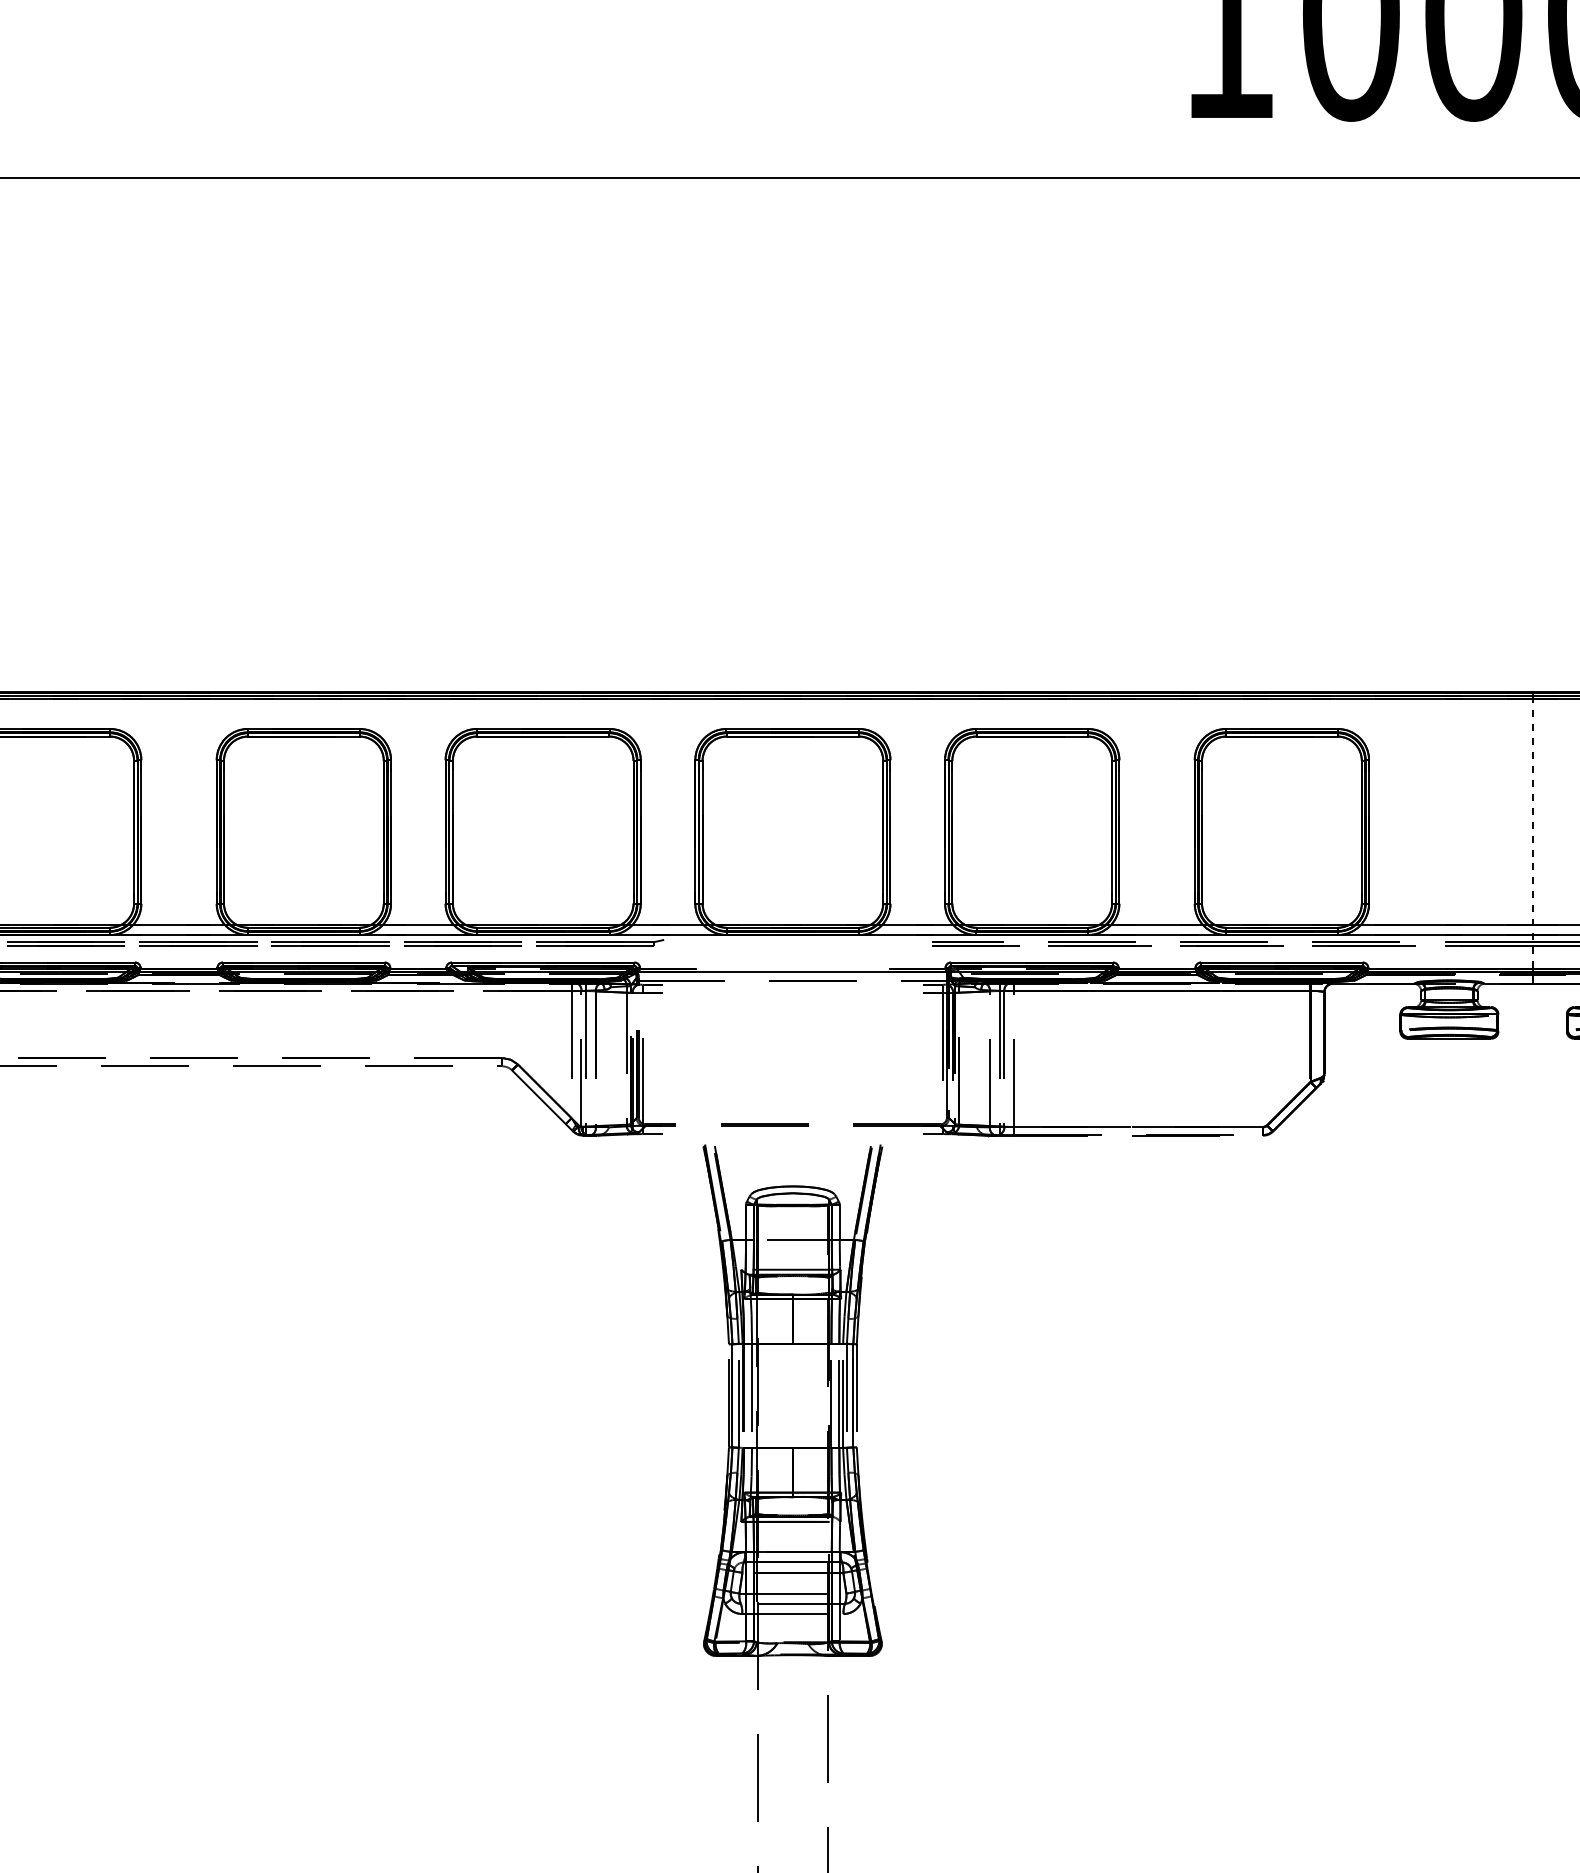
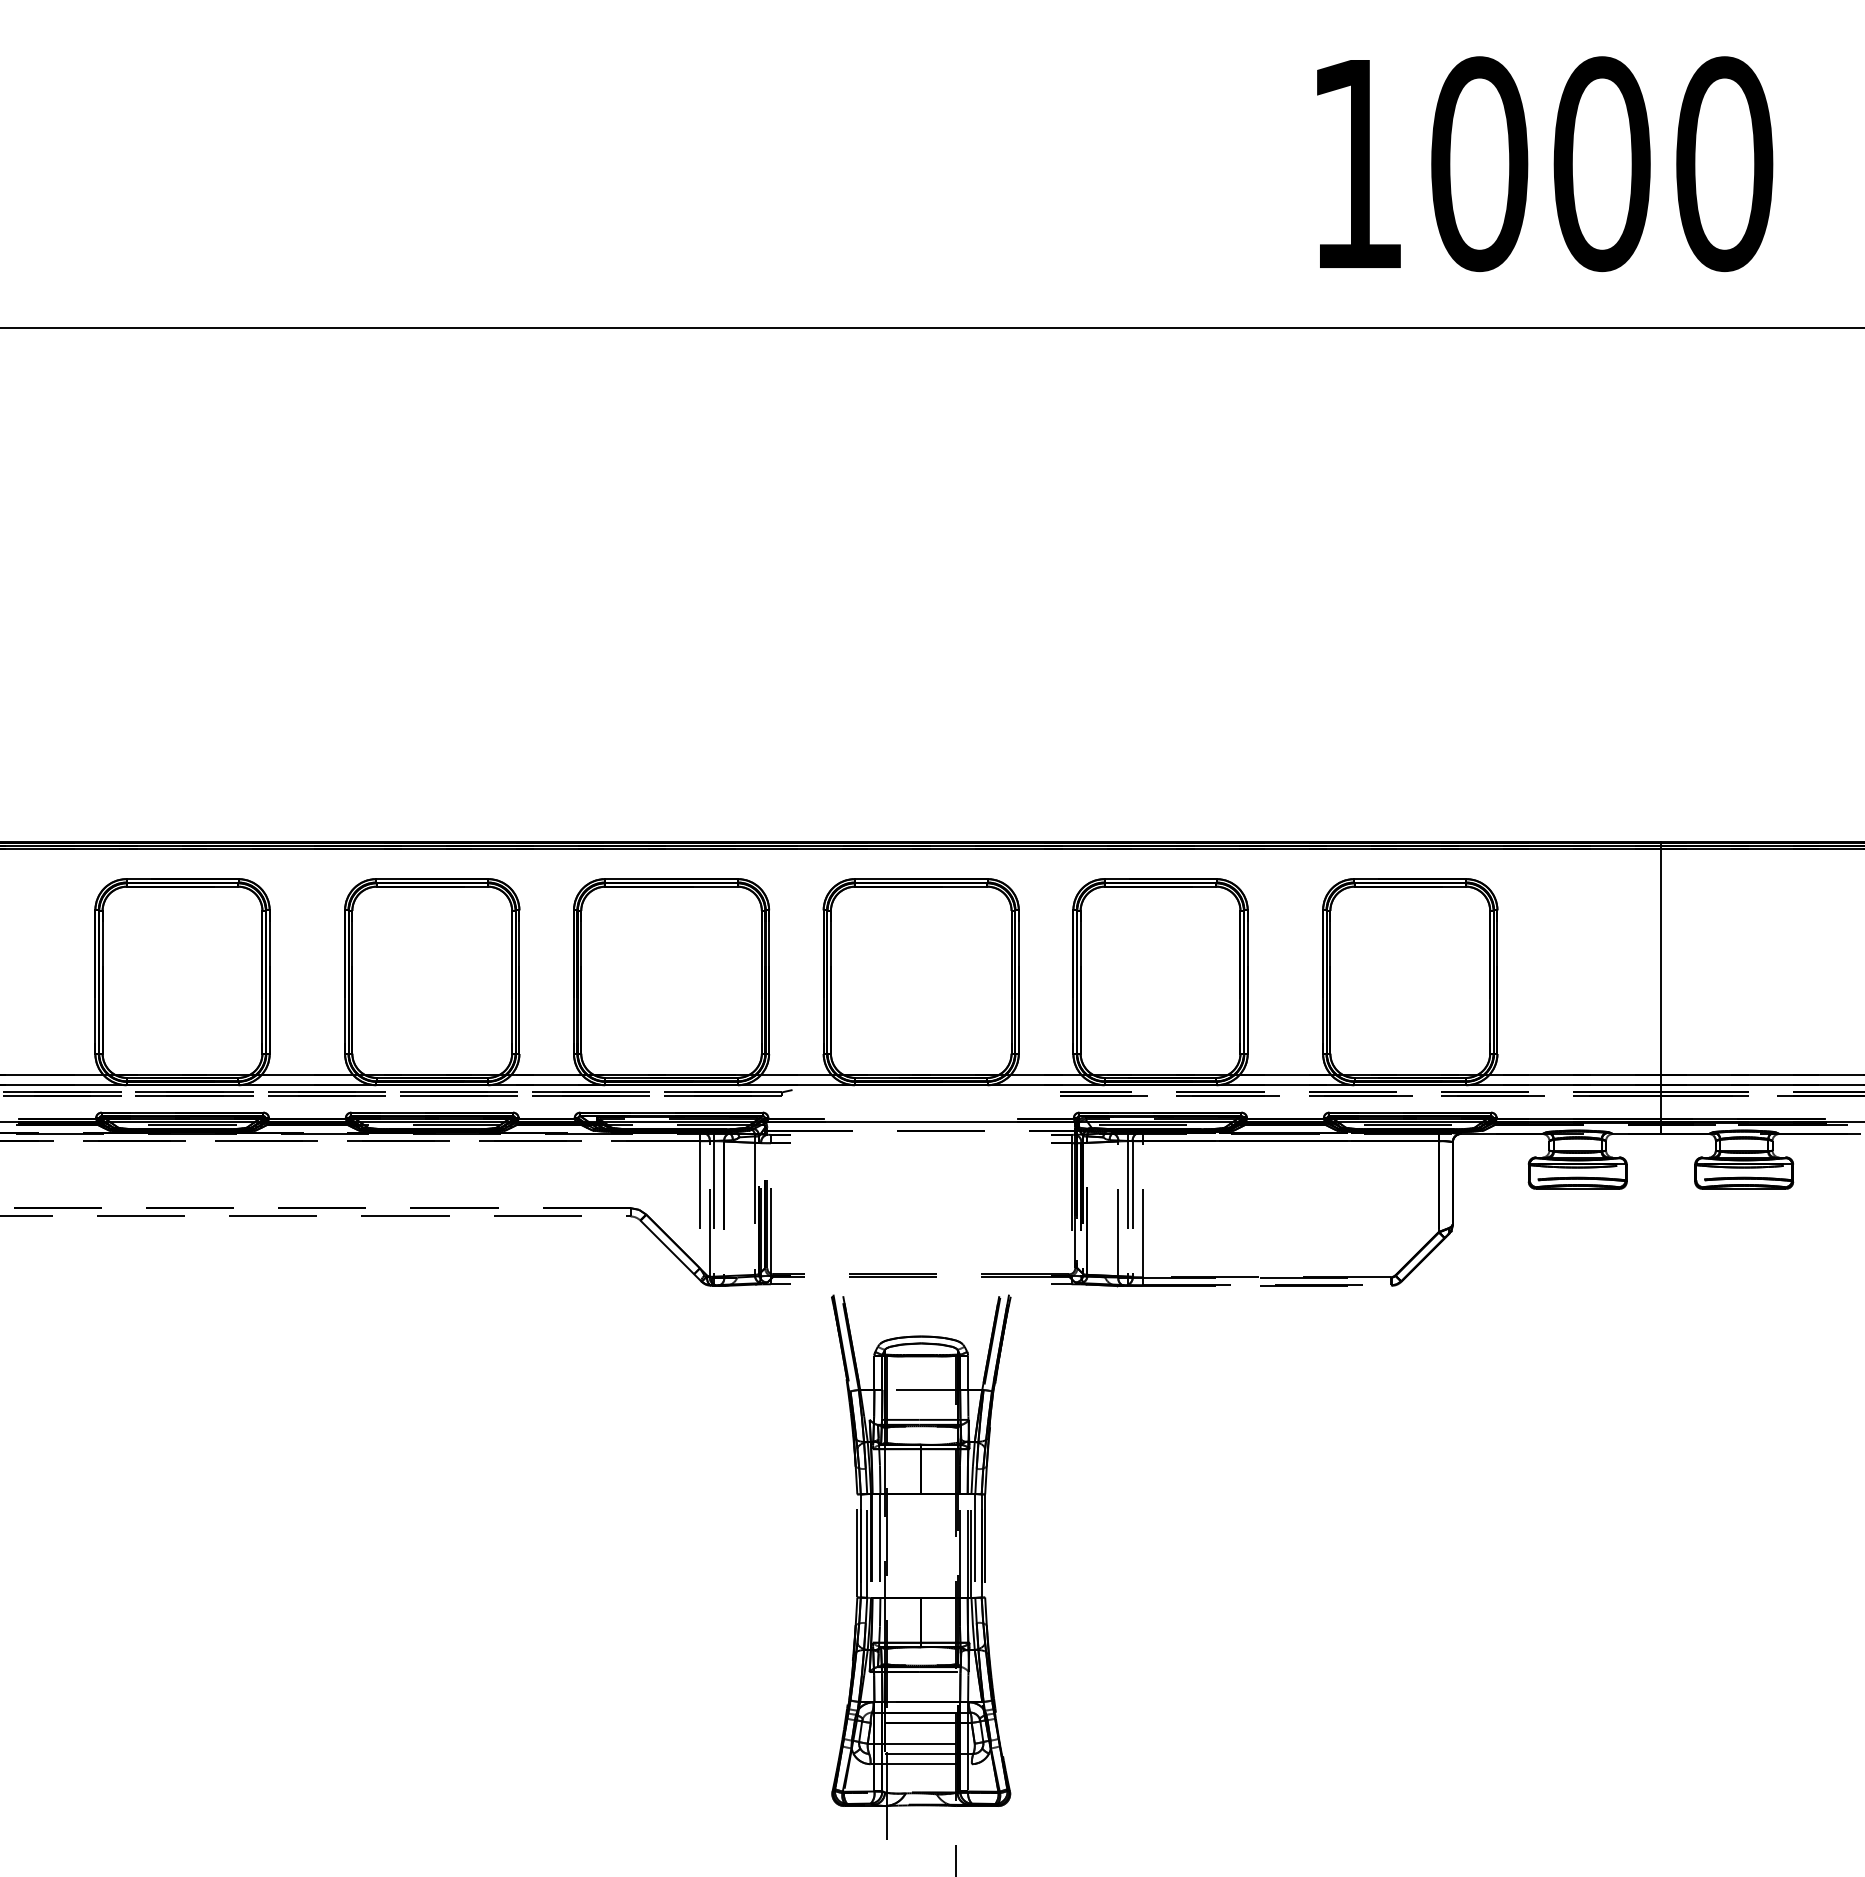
line: (1532, 833) -> (1660, 983), dashed -> solid

